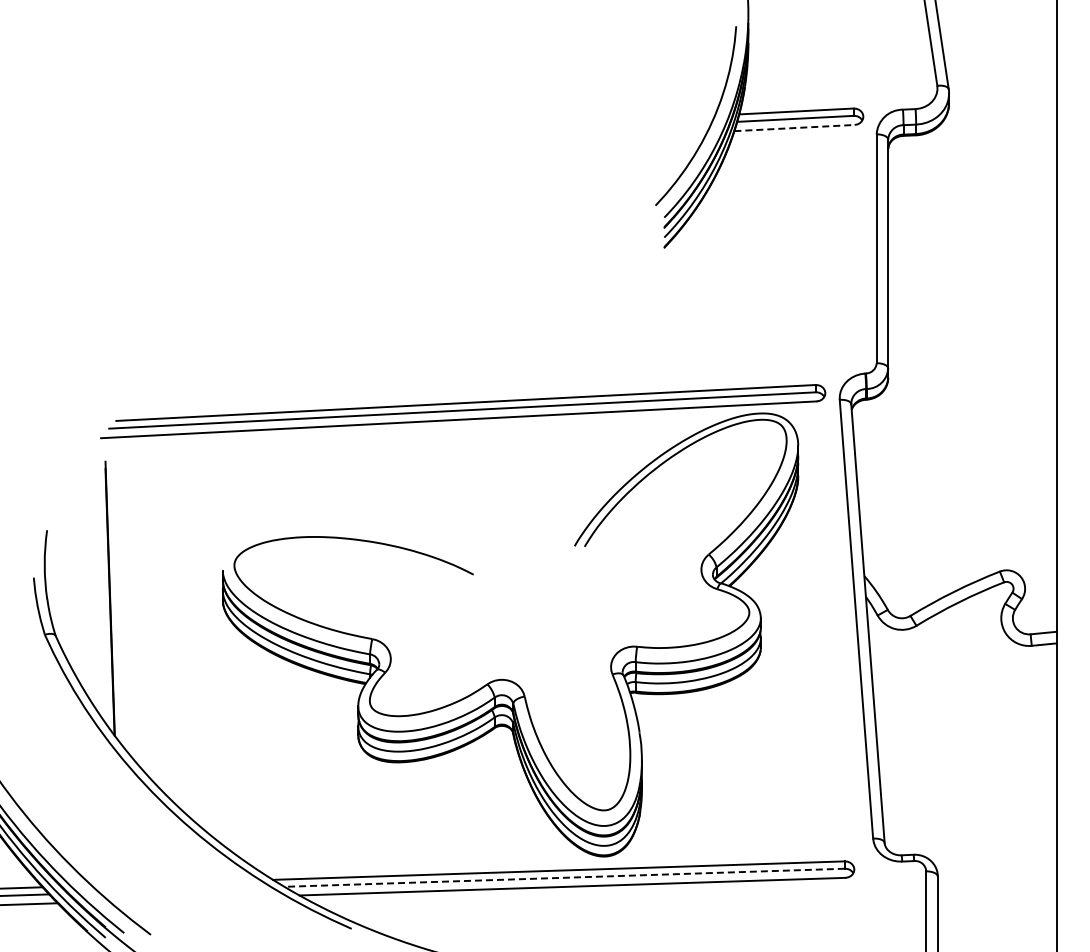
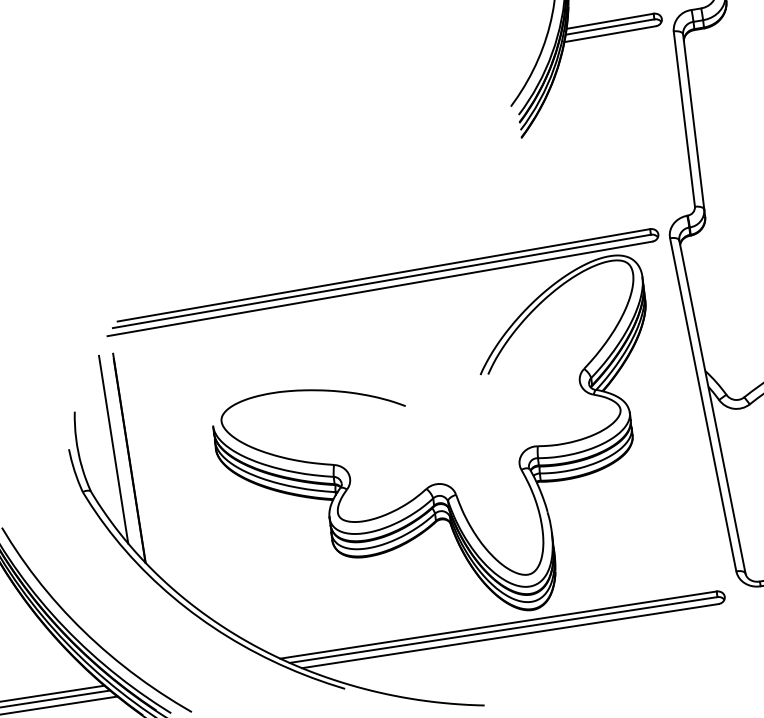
line: (795, 128) -> (610, 34), dashed -> solid
line: (91, 585) -> (113, 449), added
line: (564, 877) -> (503, 629), dashed -> solid

